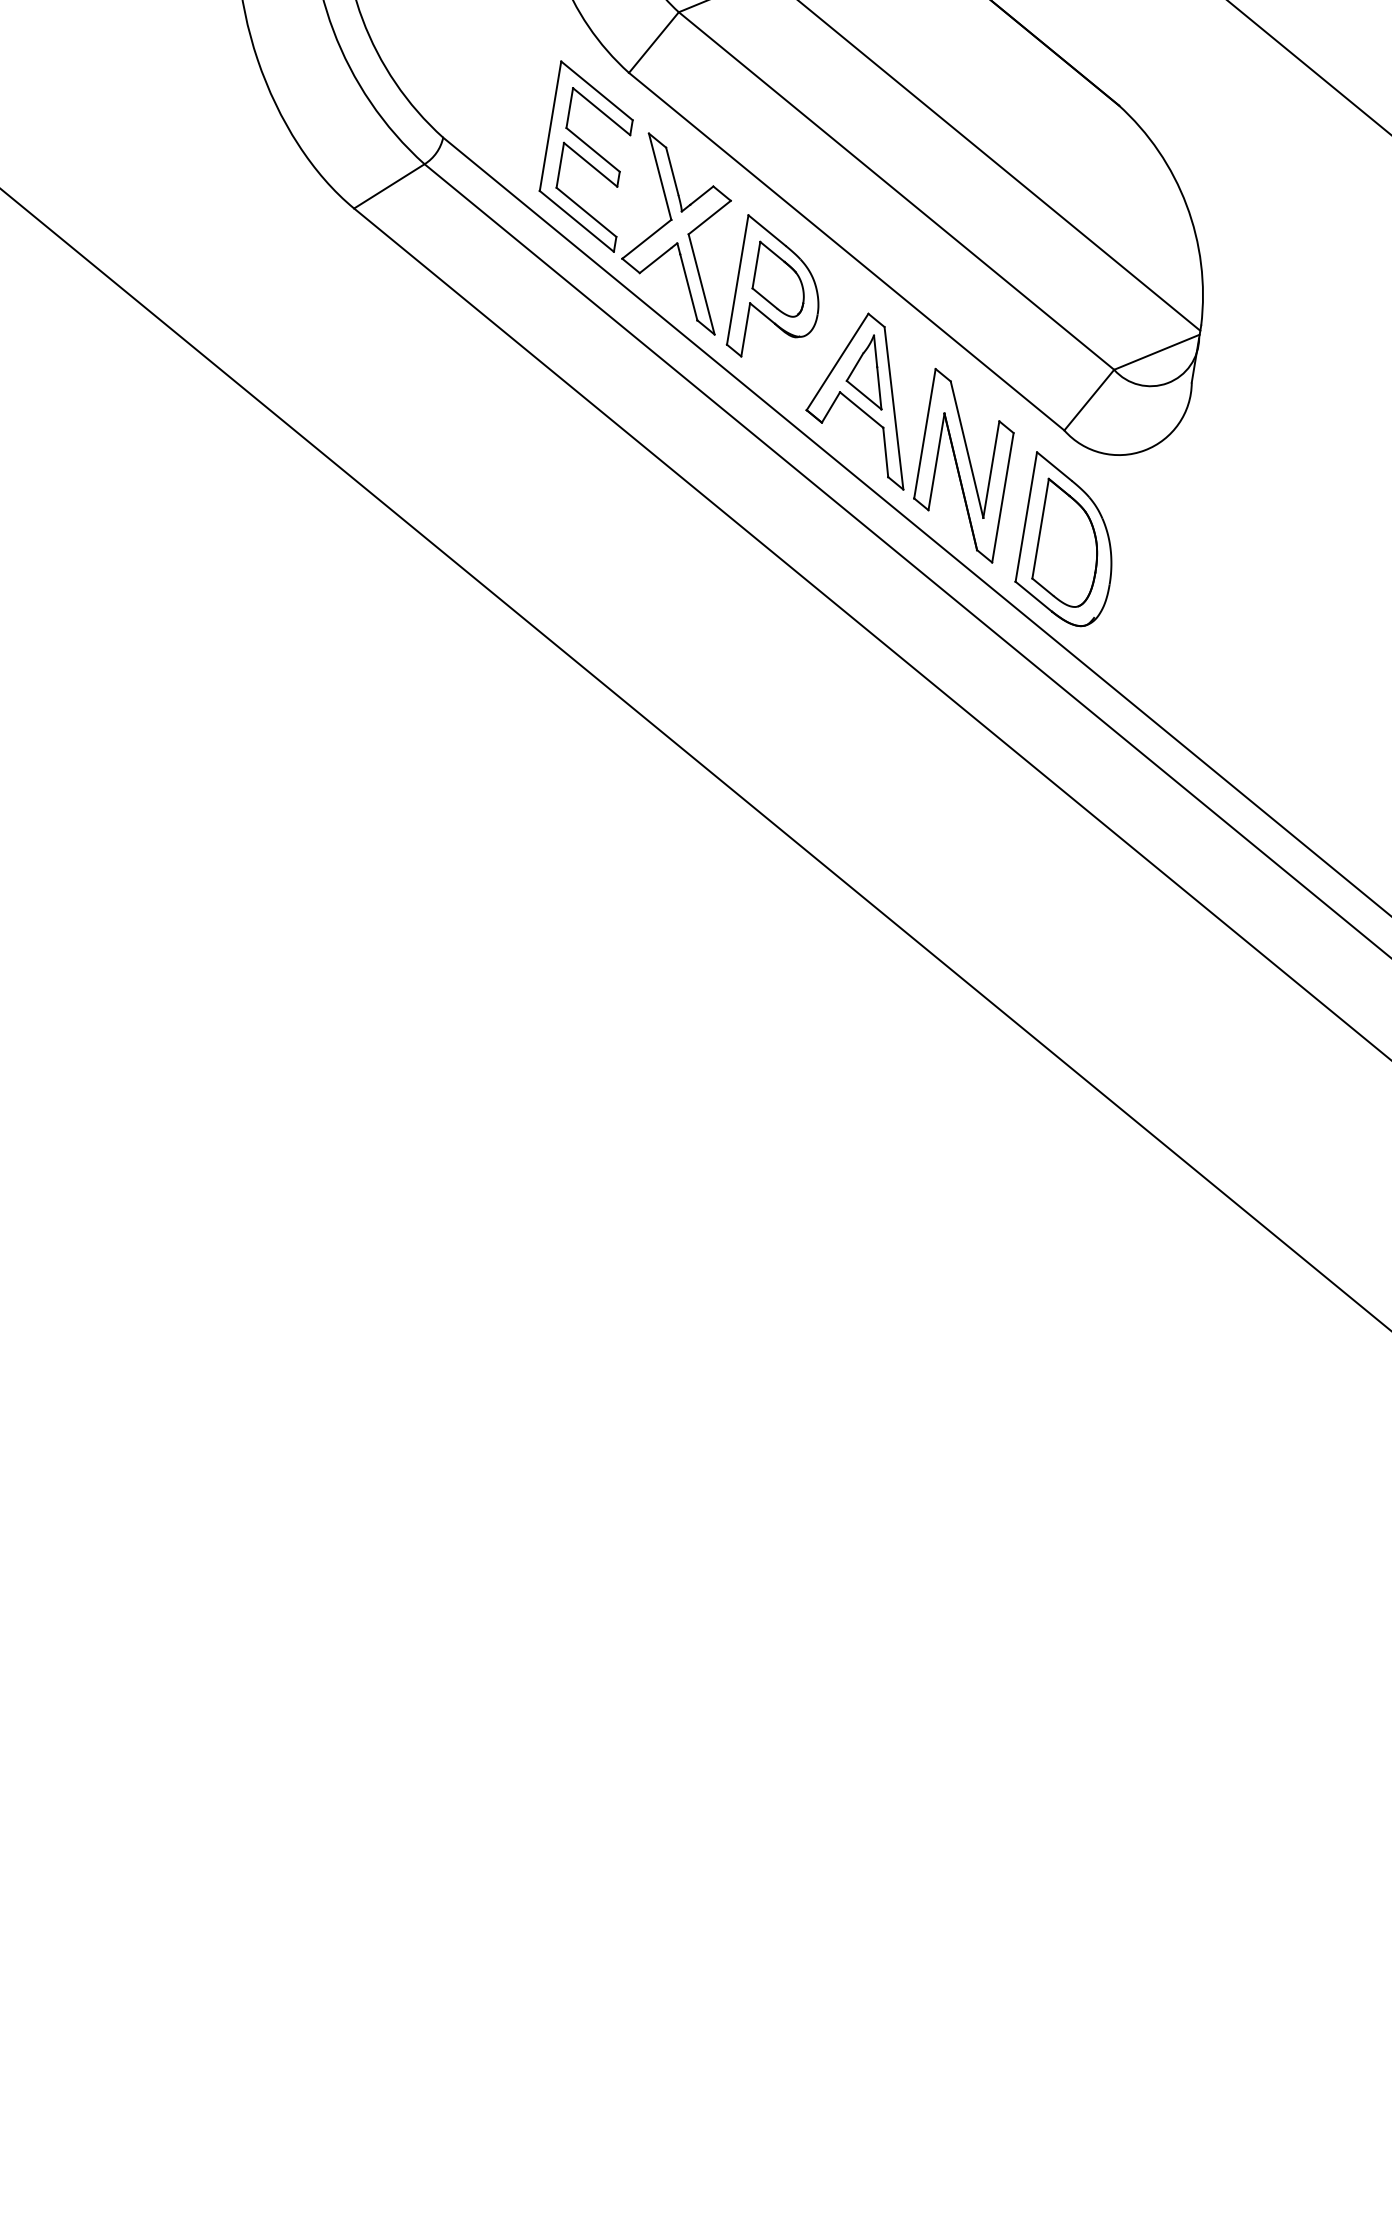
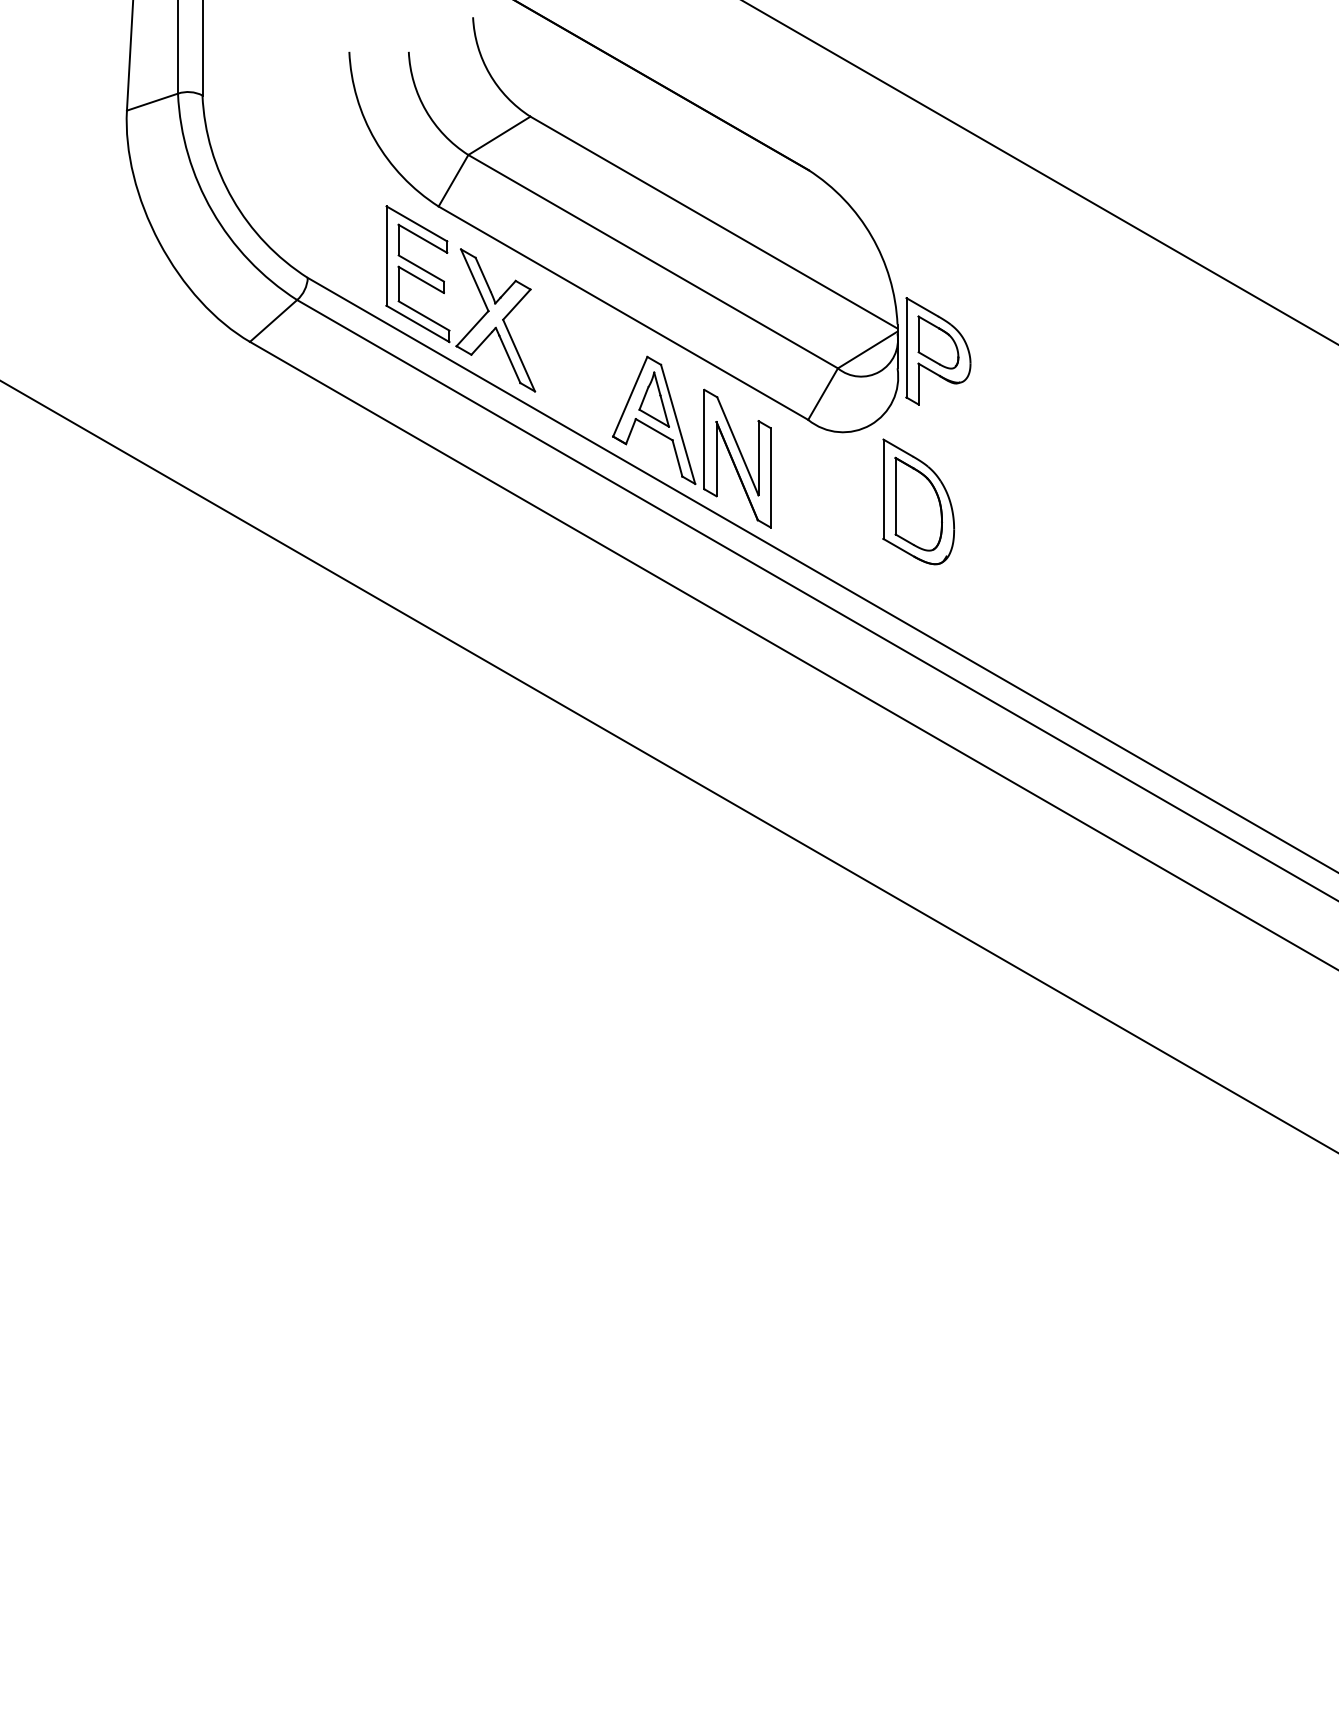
part: (778, 291) -> (938, 351), moved
part: (1069, 540) -> (918, 501), moved

